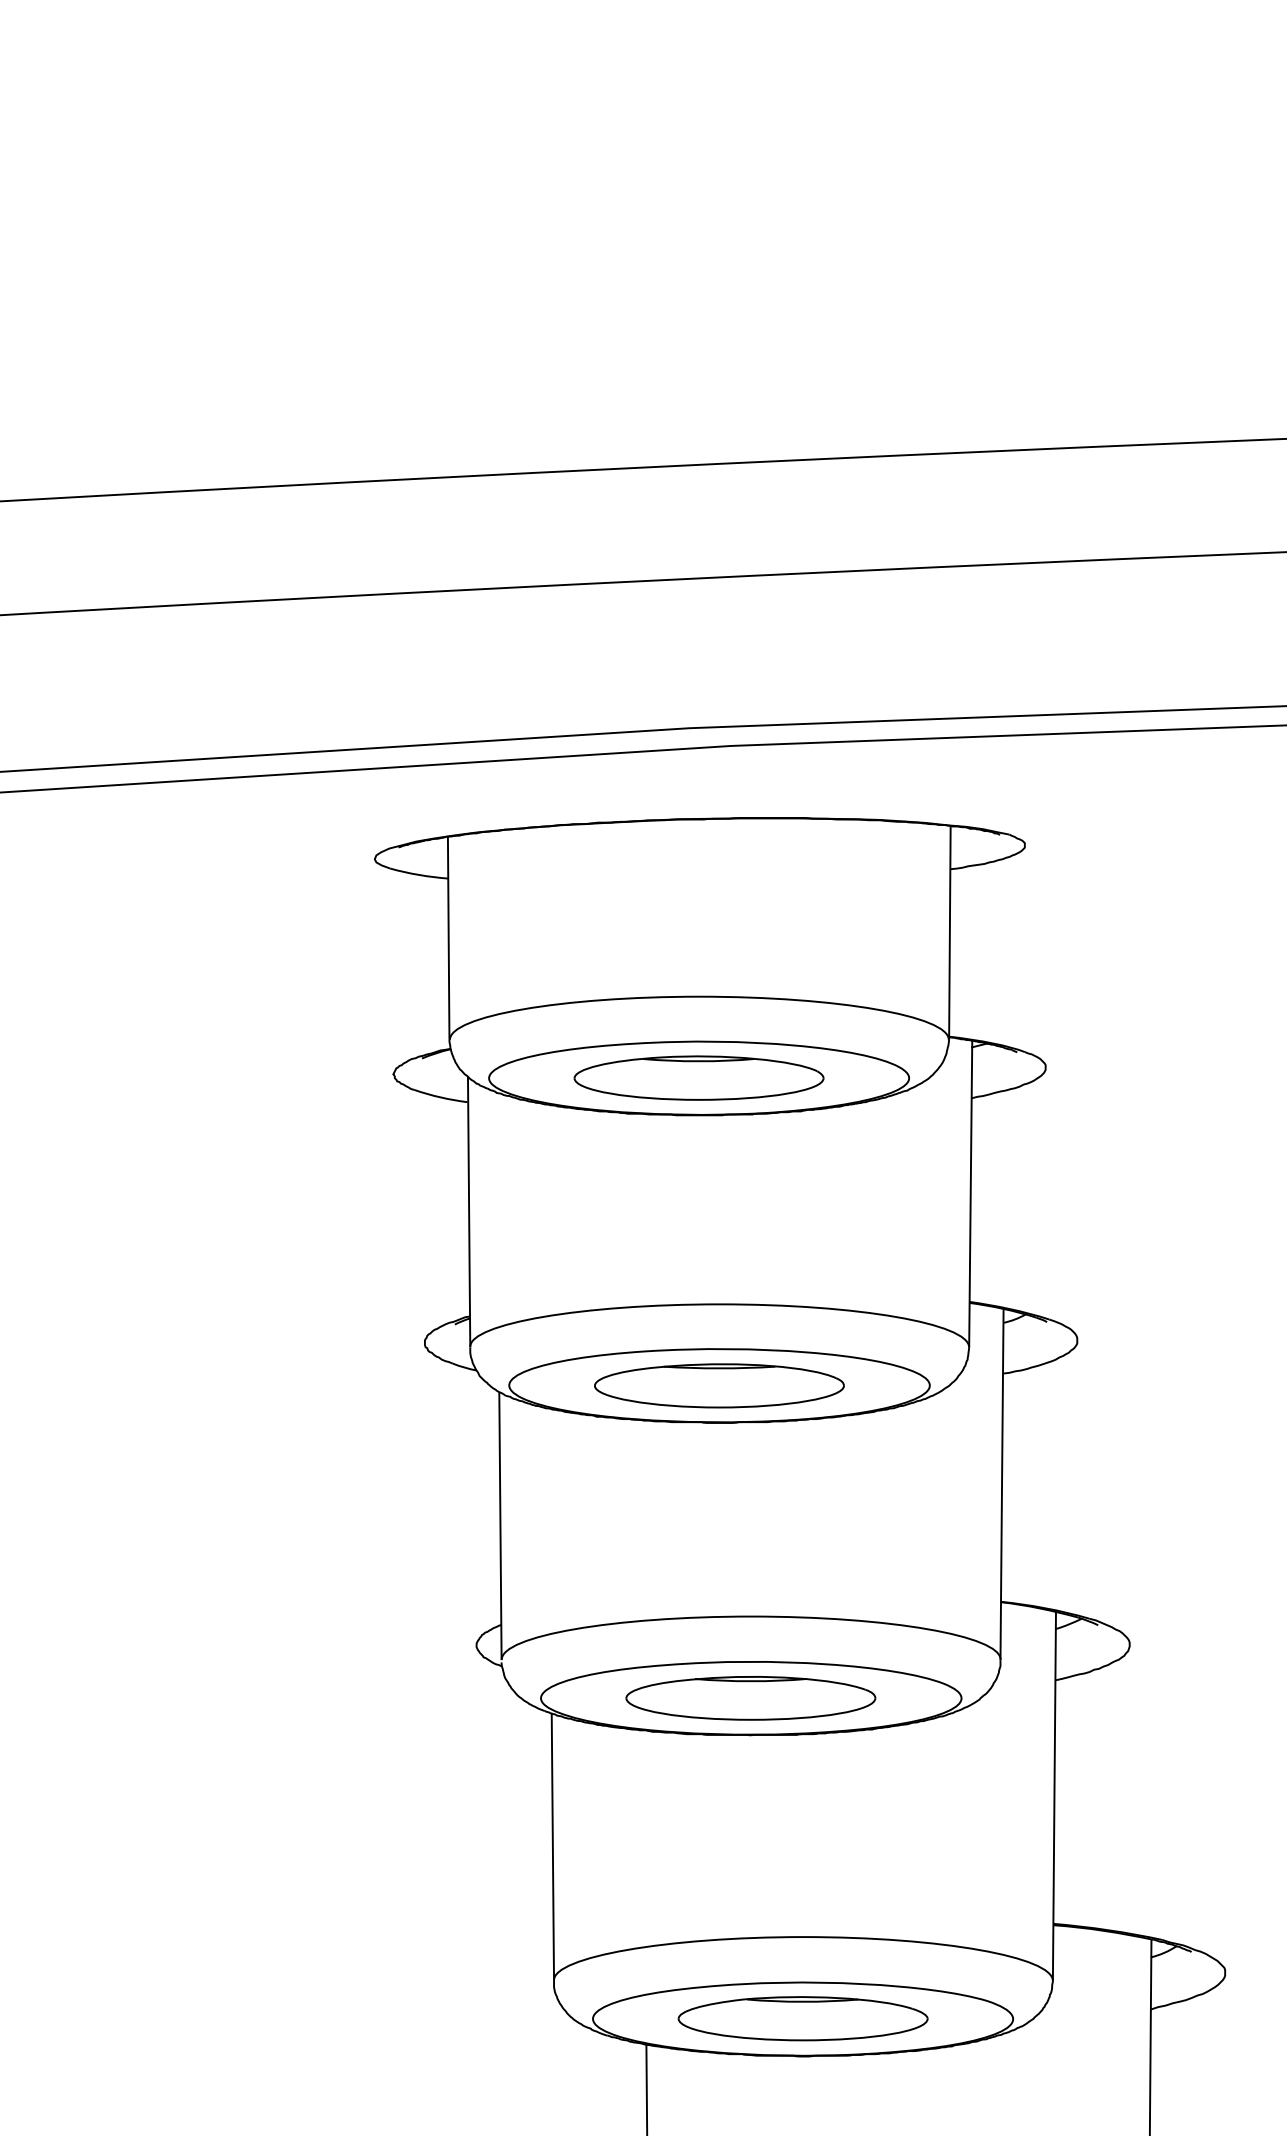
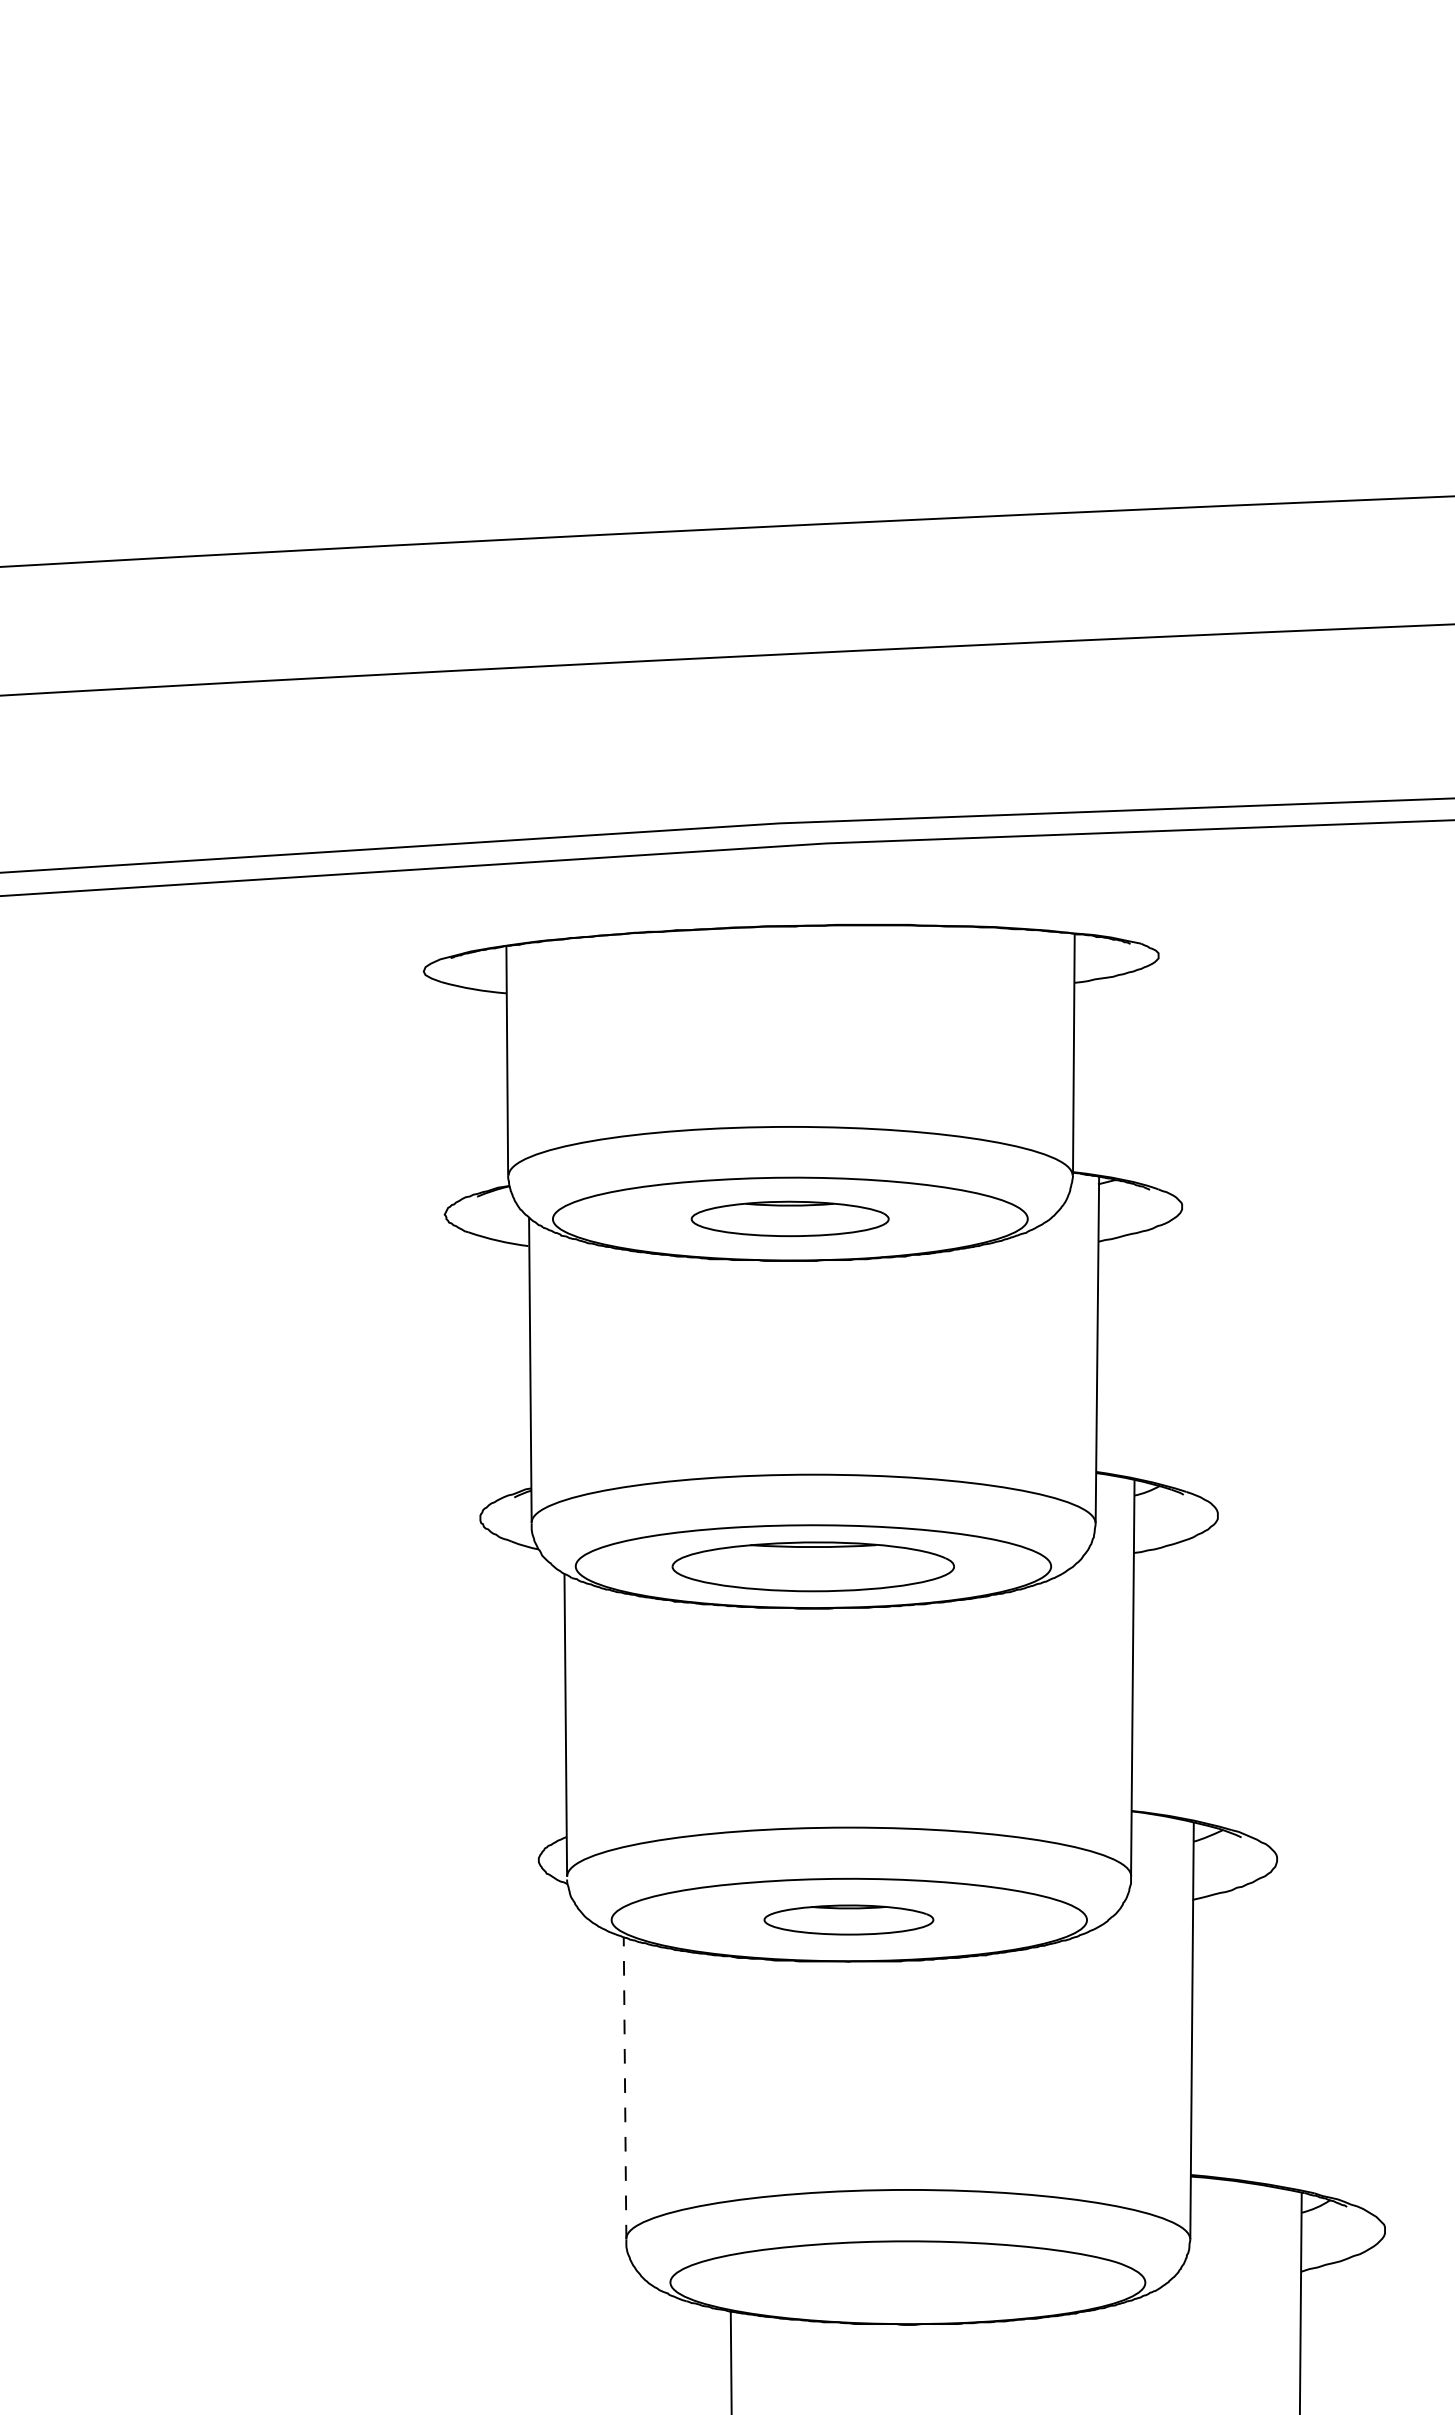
part: (698, 1077) -> (789, 1218), size x0.7
part: (750, 1697) -> (848, 1919), size x0.6
line: (553, 1846) -> (625, 2087), solid -> dashed
part: (802, 2018) -> (907, 2281), removed

